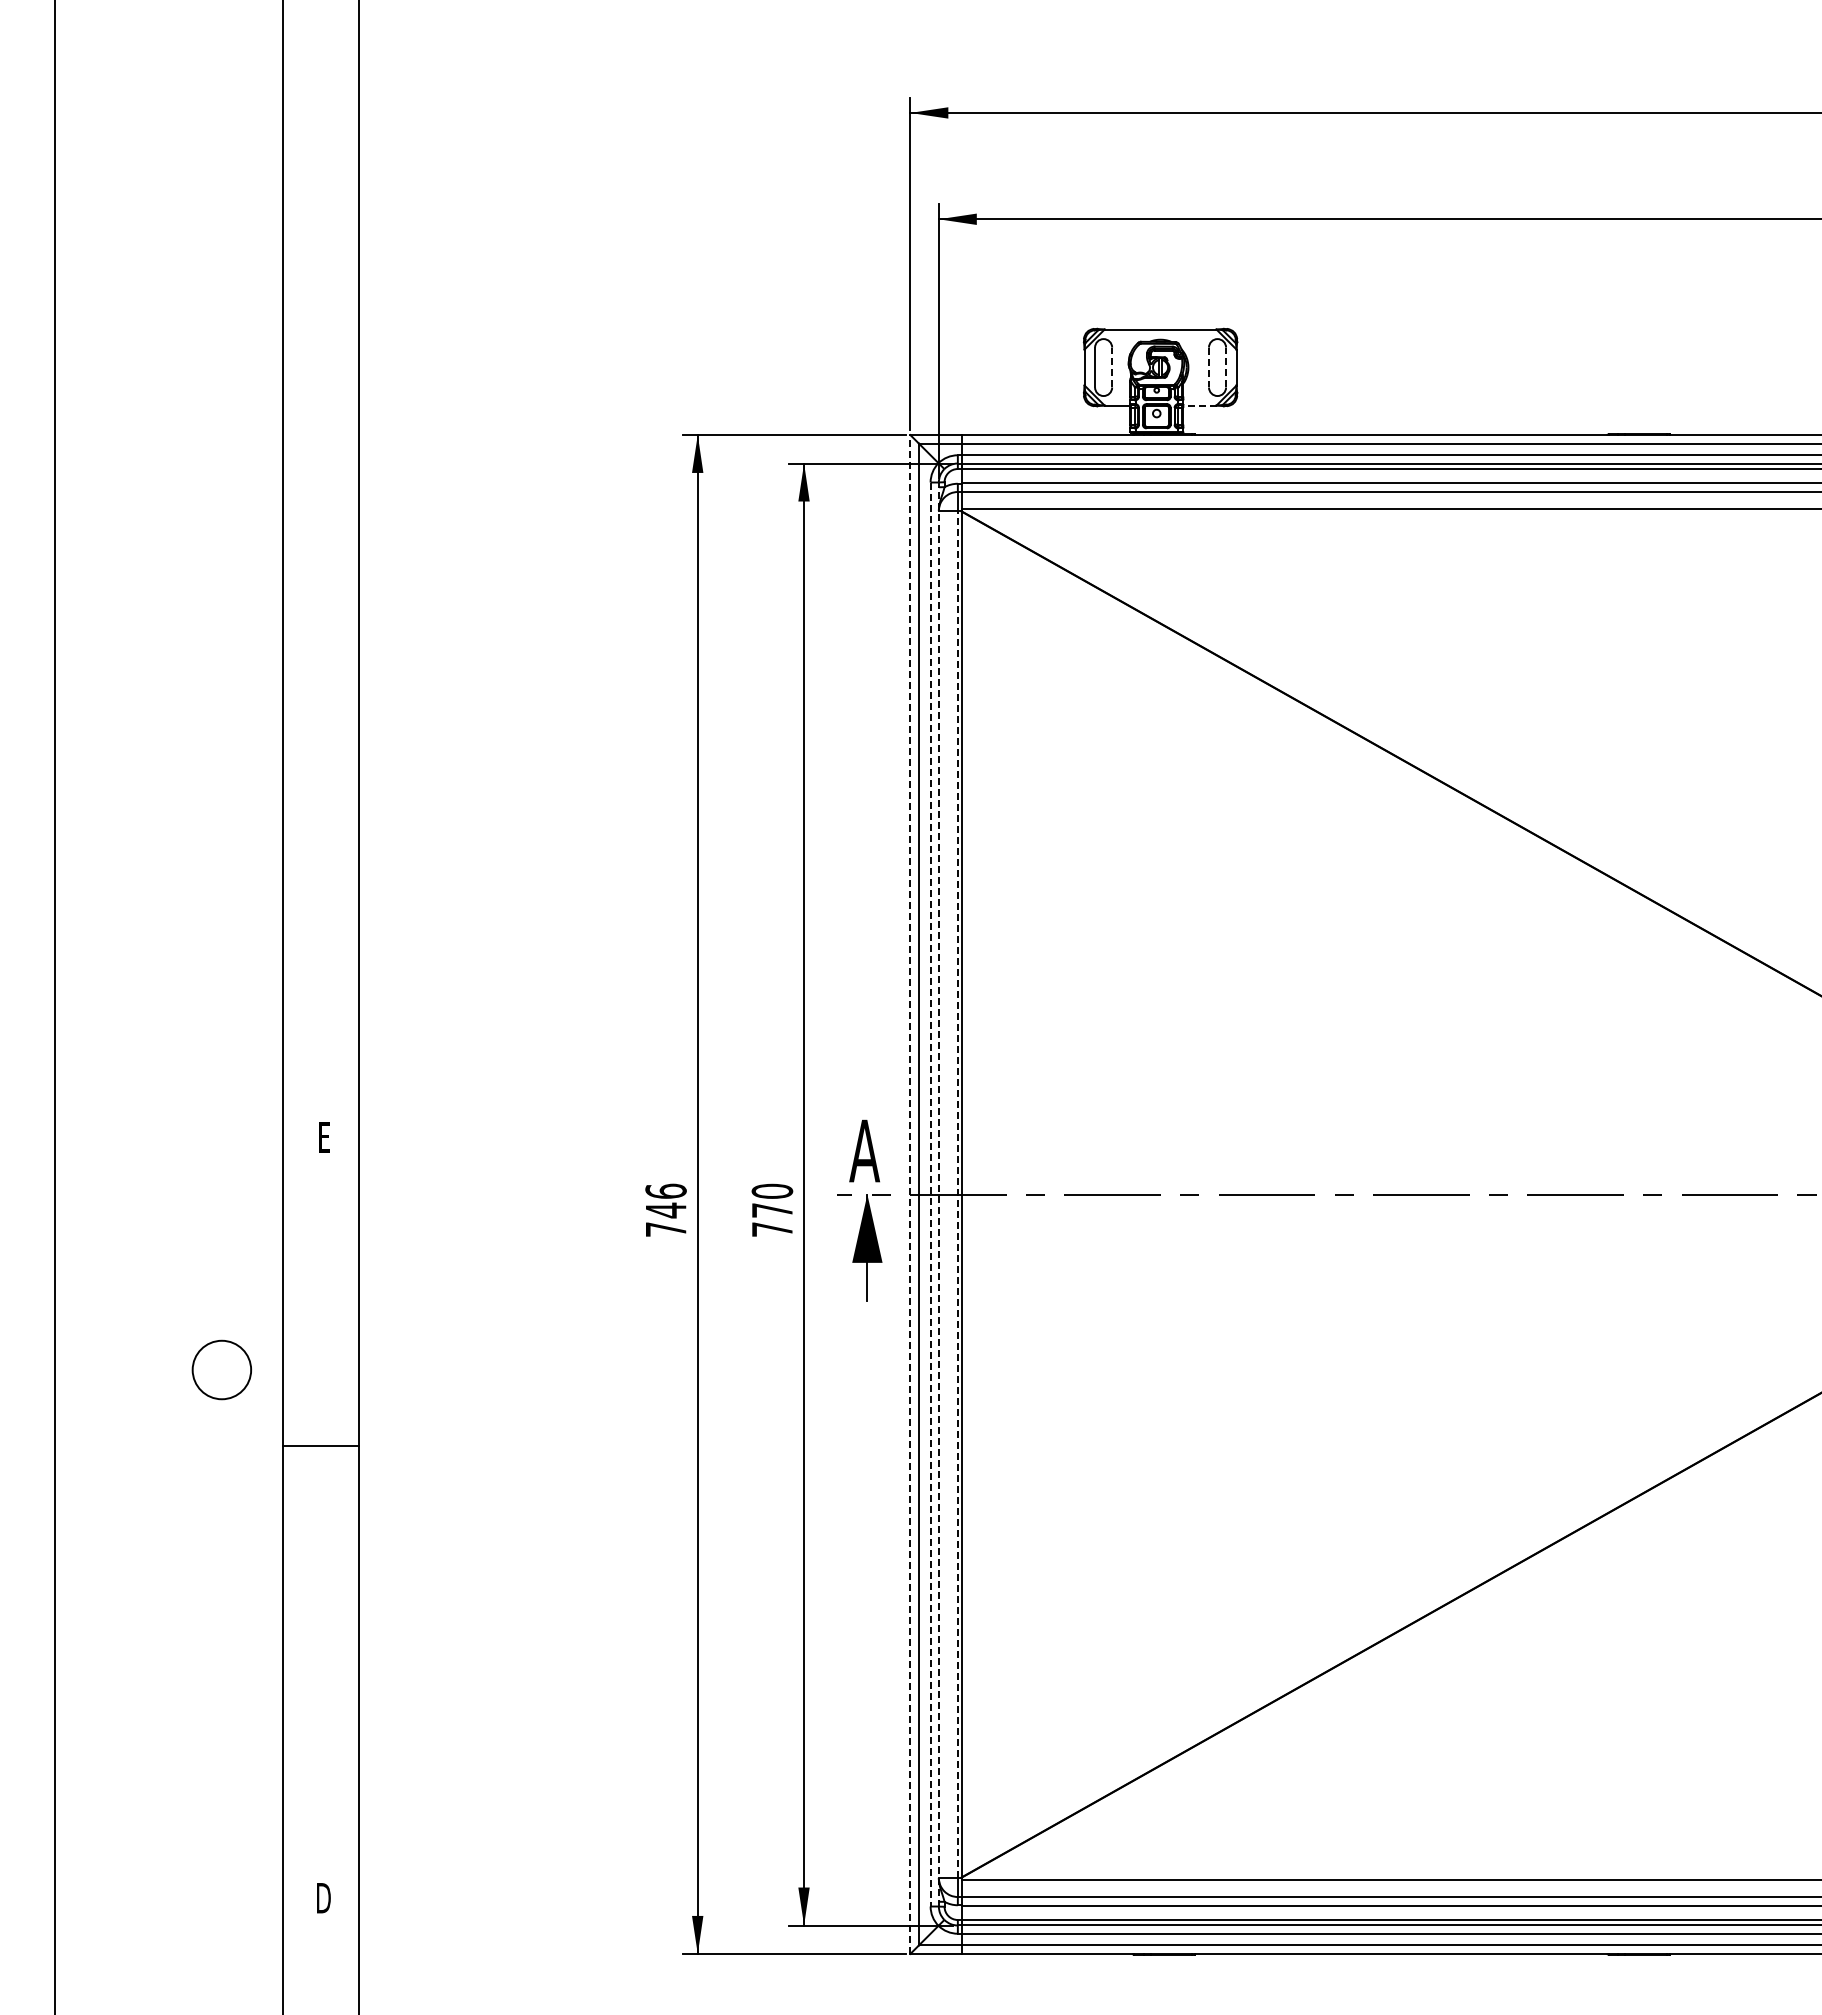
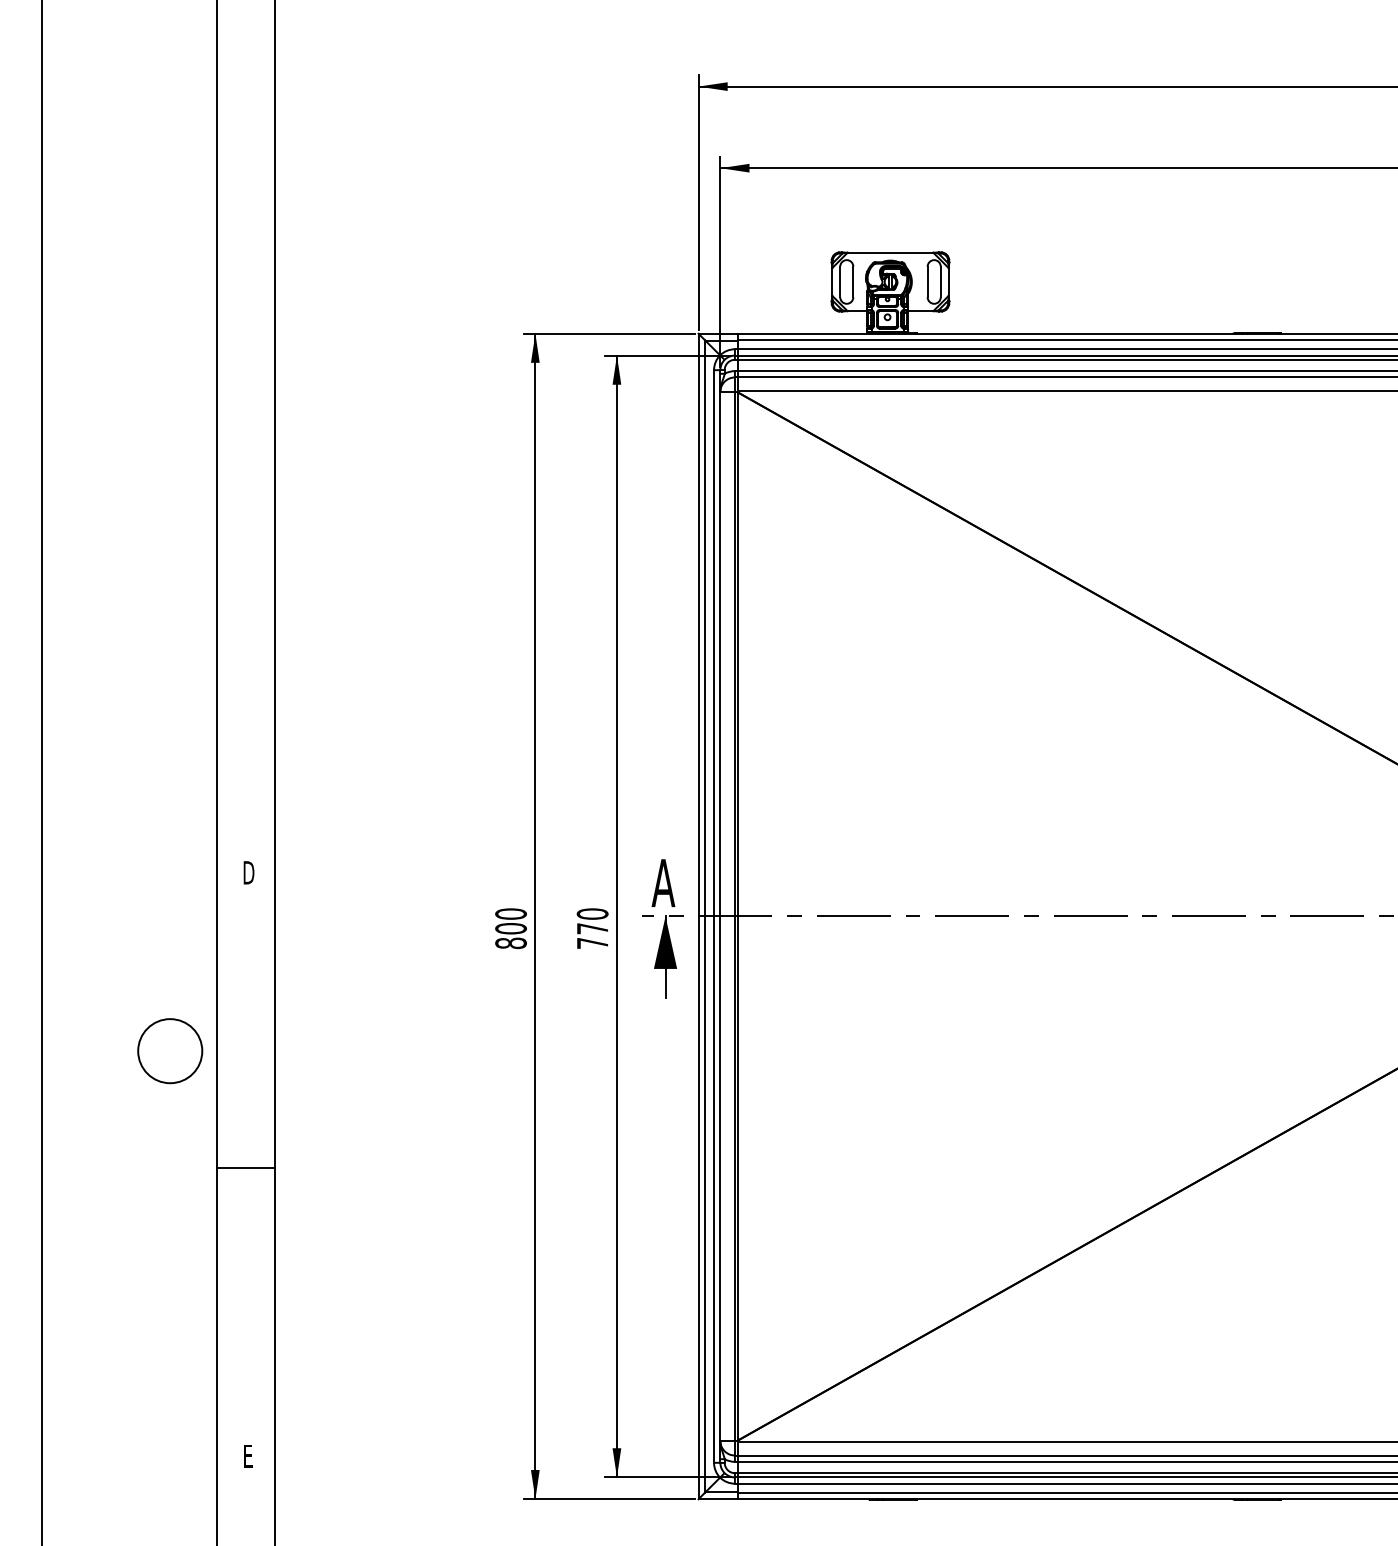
line: (1112, 367) -> (853, 281), dashed -> solid
line: (1208, 367) -> (927, 281), dashed -> solid
line: (1226, 367) -> (941, 281), dashed -> solid
line: (1199, 405) -> (920, 311), dashed -> solid
text: (324, 1137) -> (248, 872), E -> D
line: (910, 1194) -> (698, 916), dashed -> solid
line: (930, 1194) -> (713, 916), dashed -> solid
line: (938, 1194) -> (720, 916), dashed -> solid
line: (957, 1194) -> (734, 916), dashed -> solid
text: (665, 1209) -> (510, 927), 746 -> 800
circle: (221, 1369) -> (169, 1050), size x1.43
line: (320, 1445) -> (245, 1167), moved
text: (323, 1898) -> (248, 1456), D -> E

